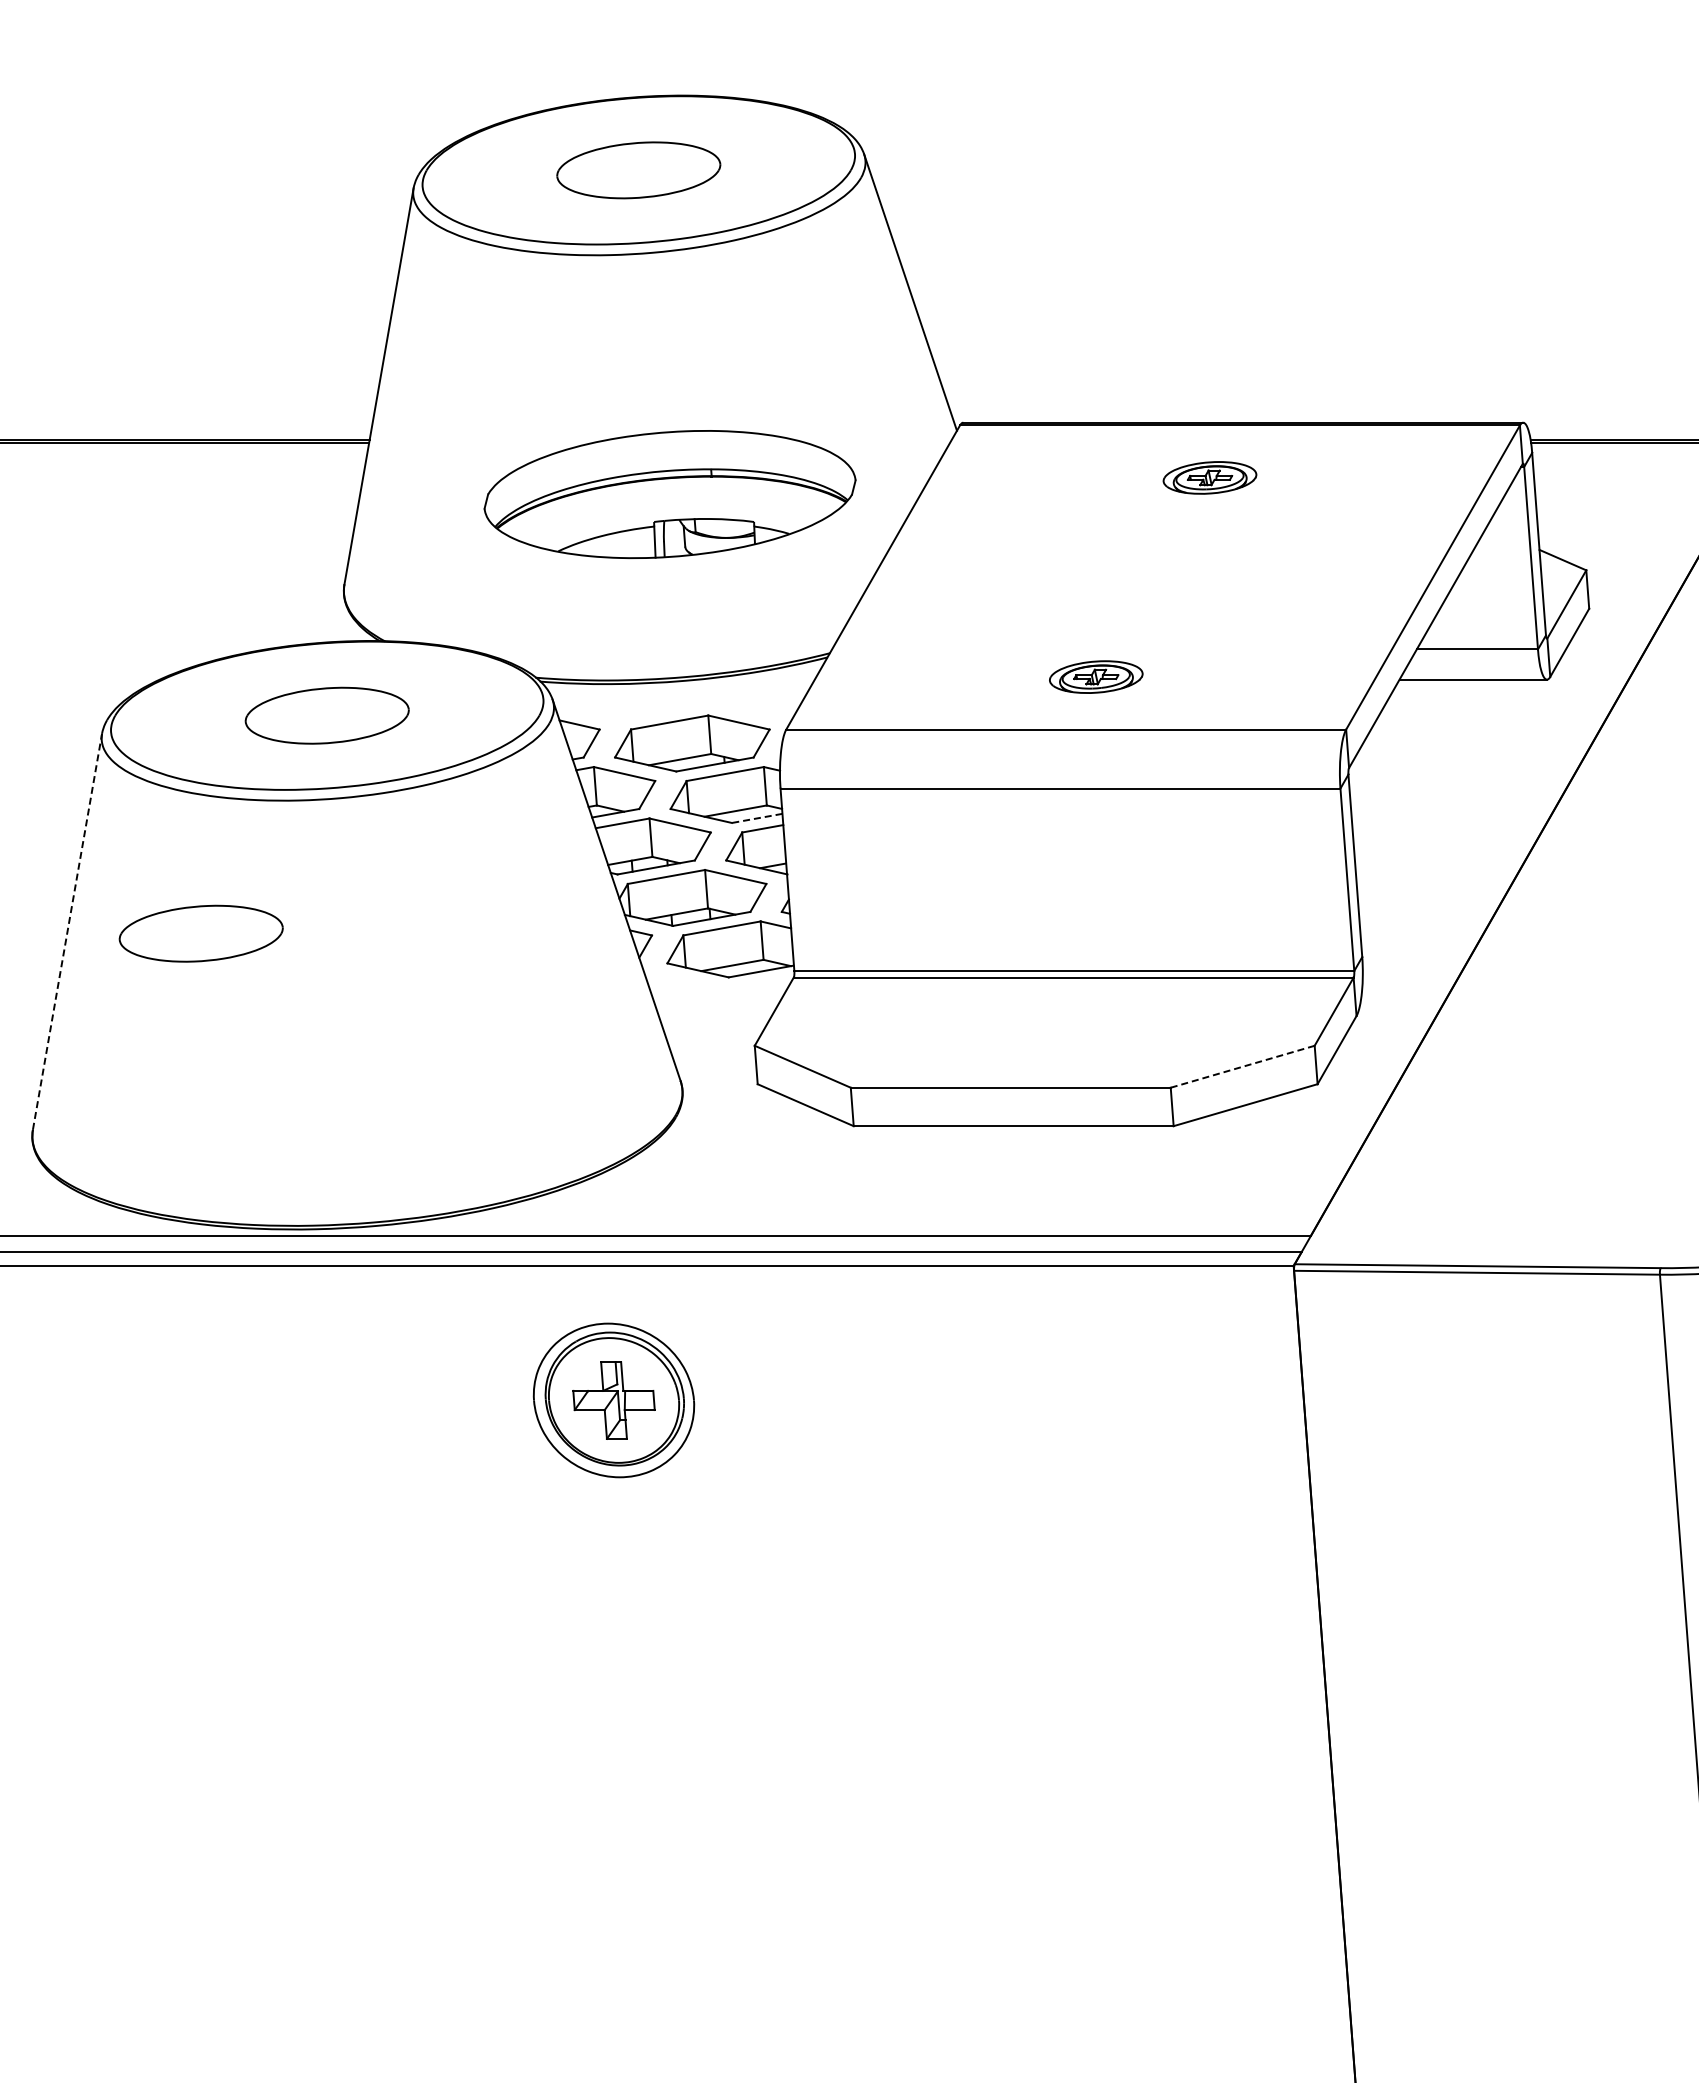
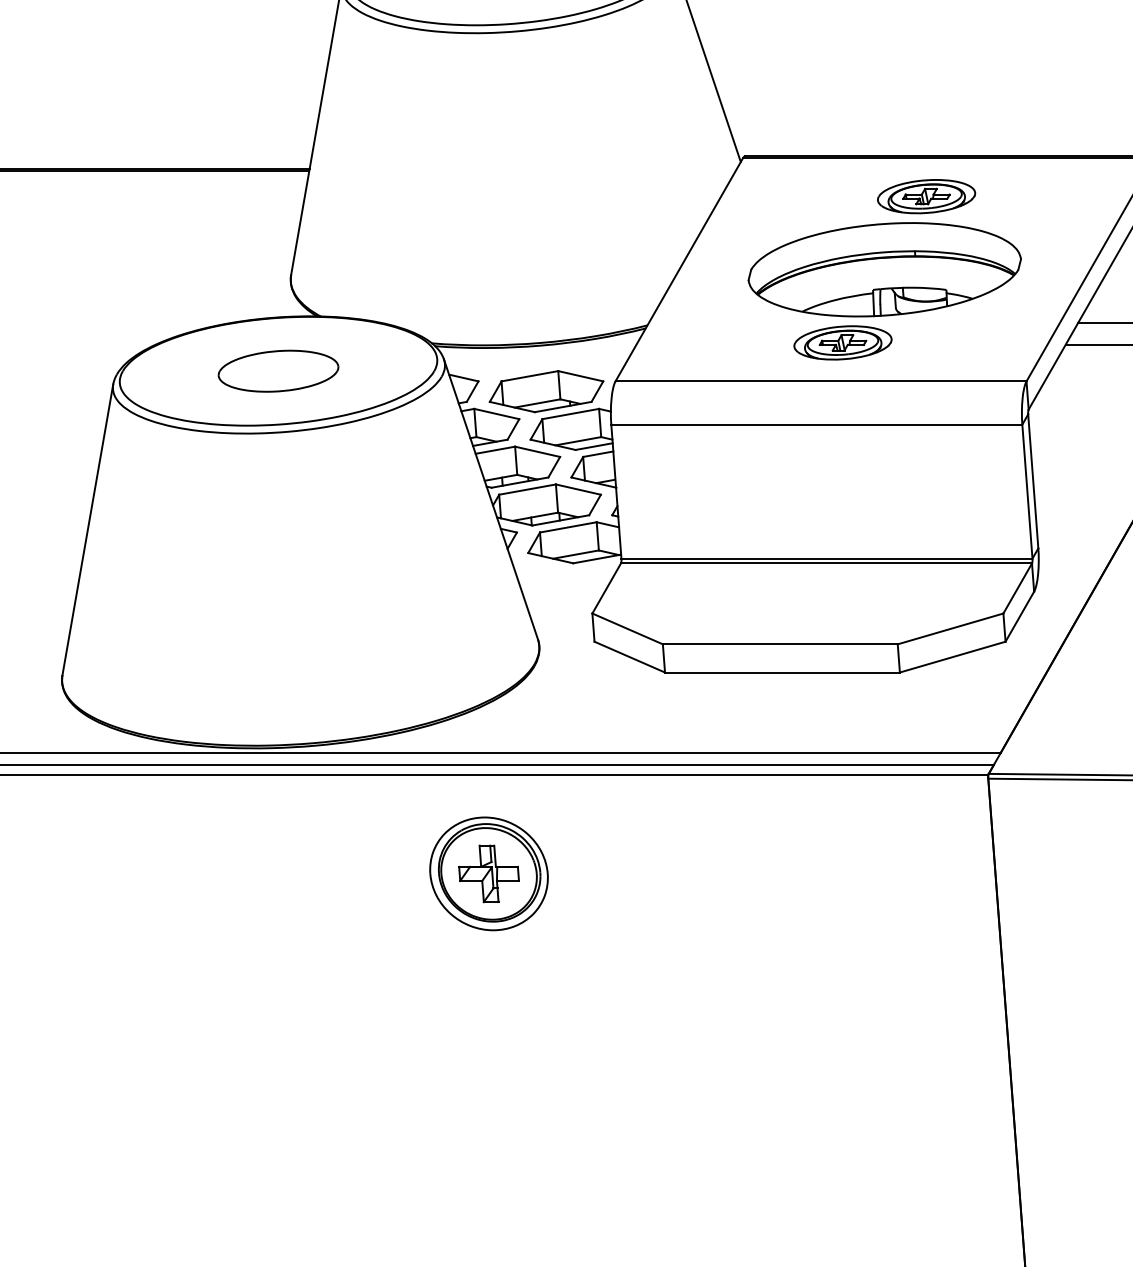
part: (1209, 477) -> (926, 196), size x1.43
part: (669, 494) -> (884, 269), moved
part: (1096, 676) -> (843, 342), size x1.43
line: (757, 818) -> (594, 446), dashed -> solid
line: (67, 931) -> (87, 529), dashed -> solid
part: (200, 933) -> (185, 531), removed
line: (1242, 1066) -> (950, 628), dashed -> solid

